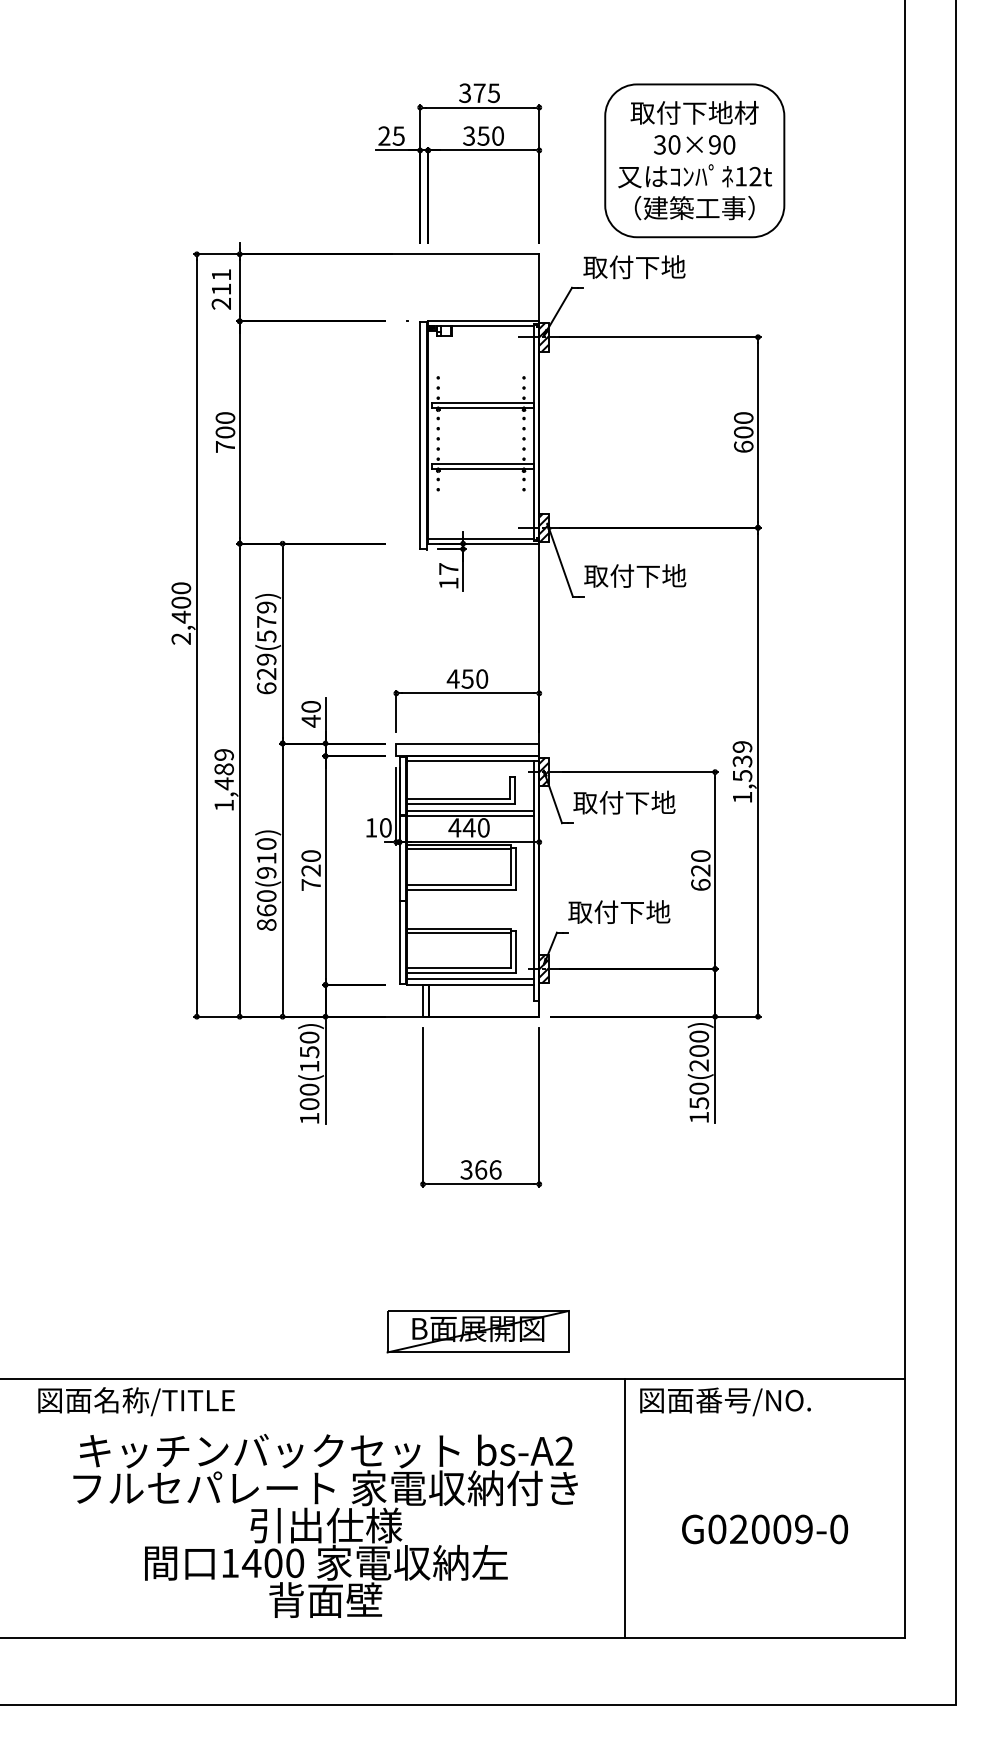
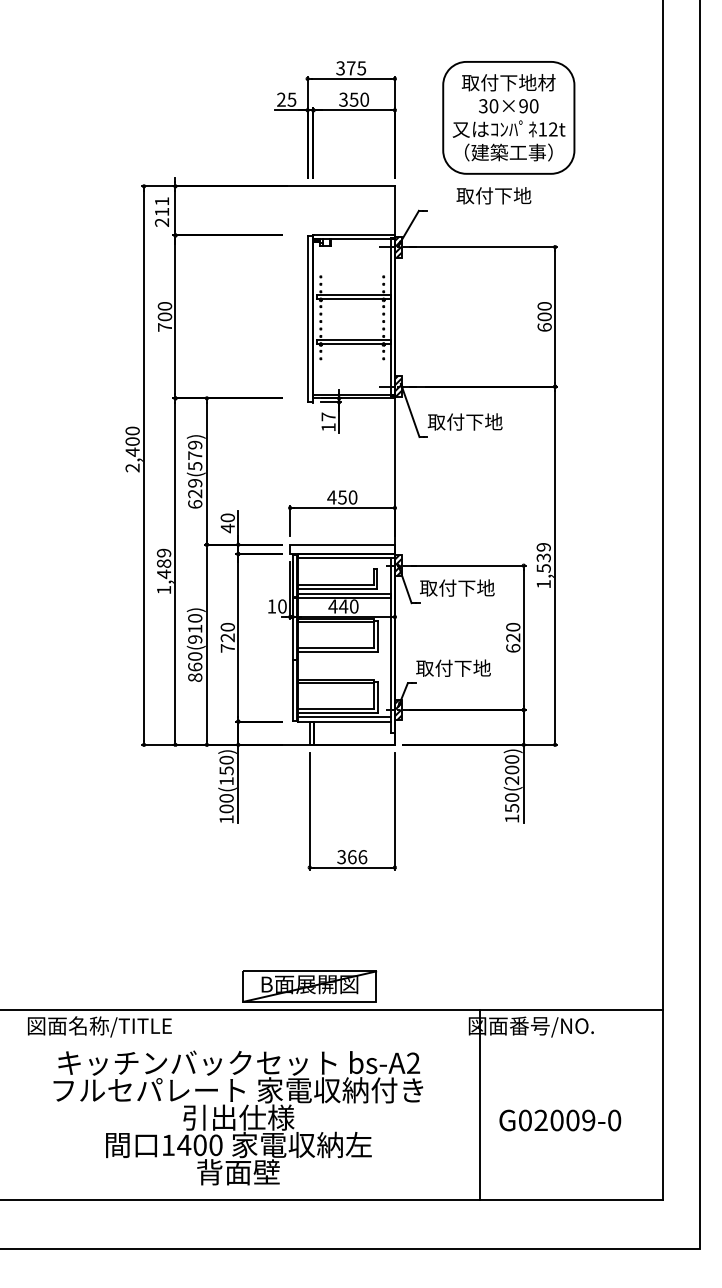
text: (634, 267) -> (493, 196), moved
part: (477, 1331) -> (309, 986), moved
line: (625, 1508) -> (480, 1105), moved

